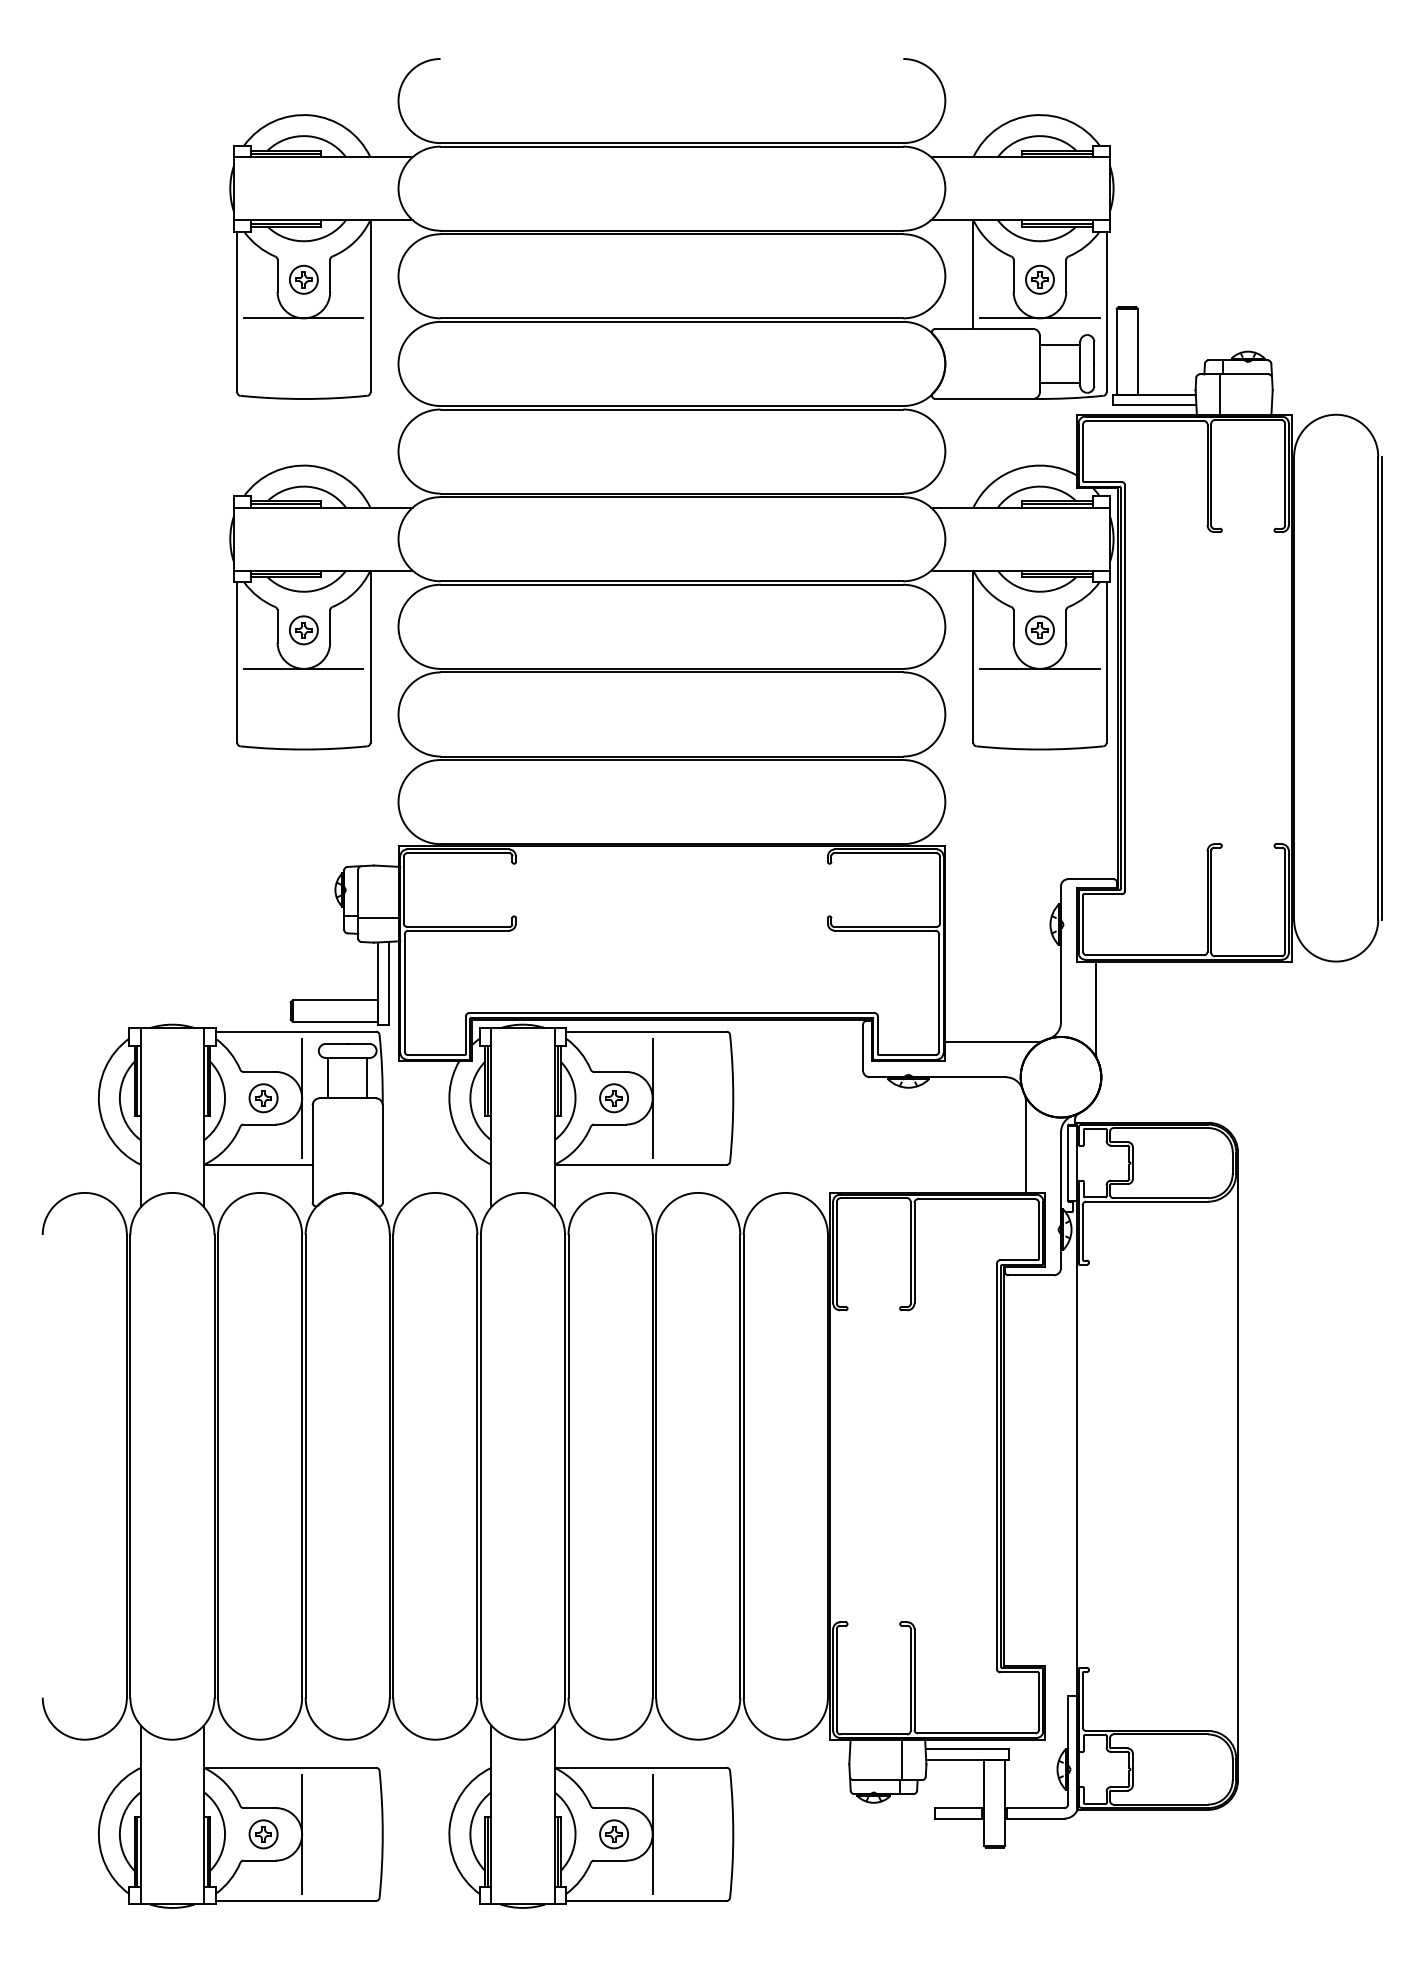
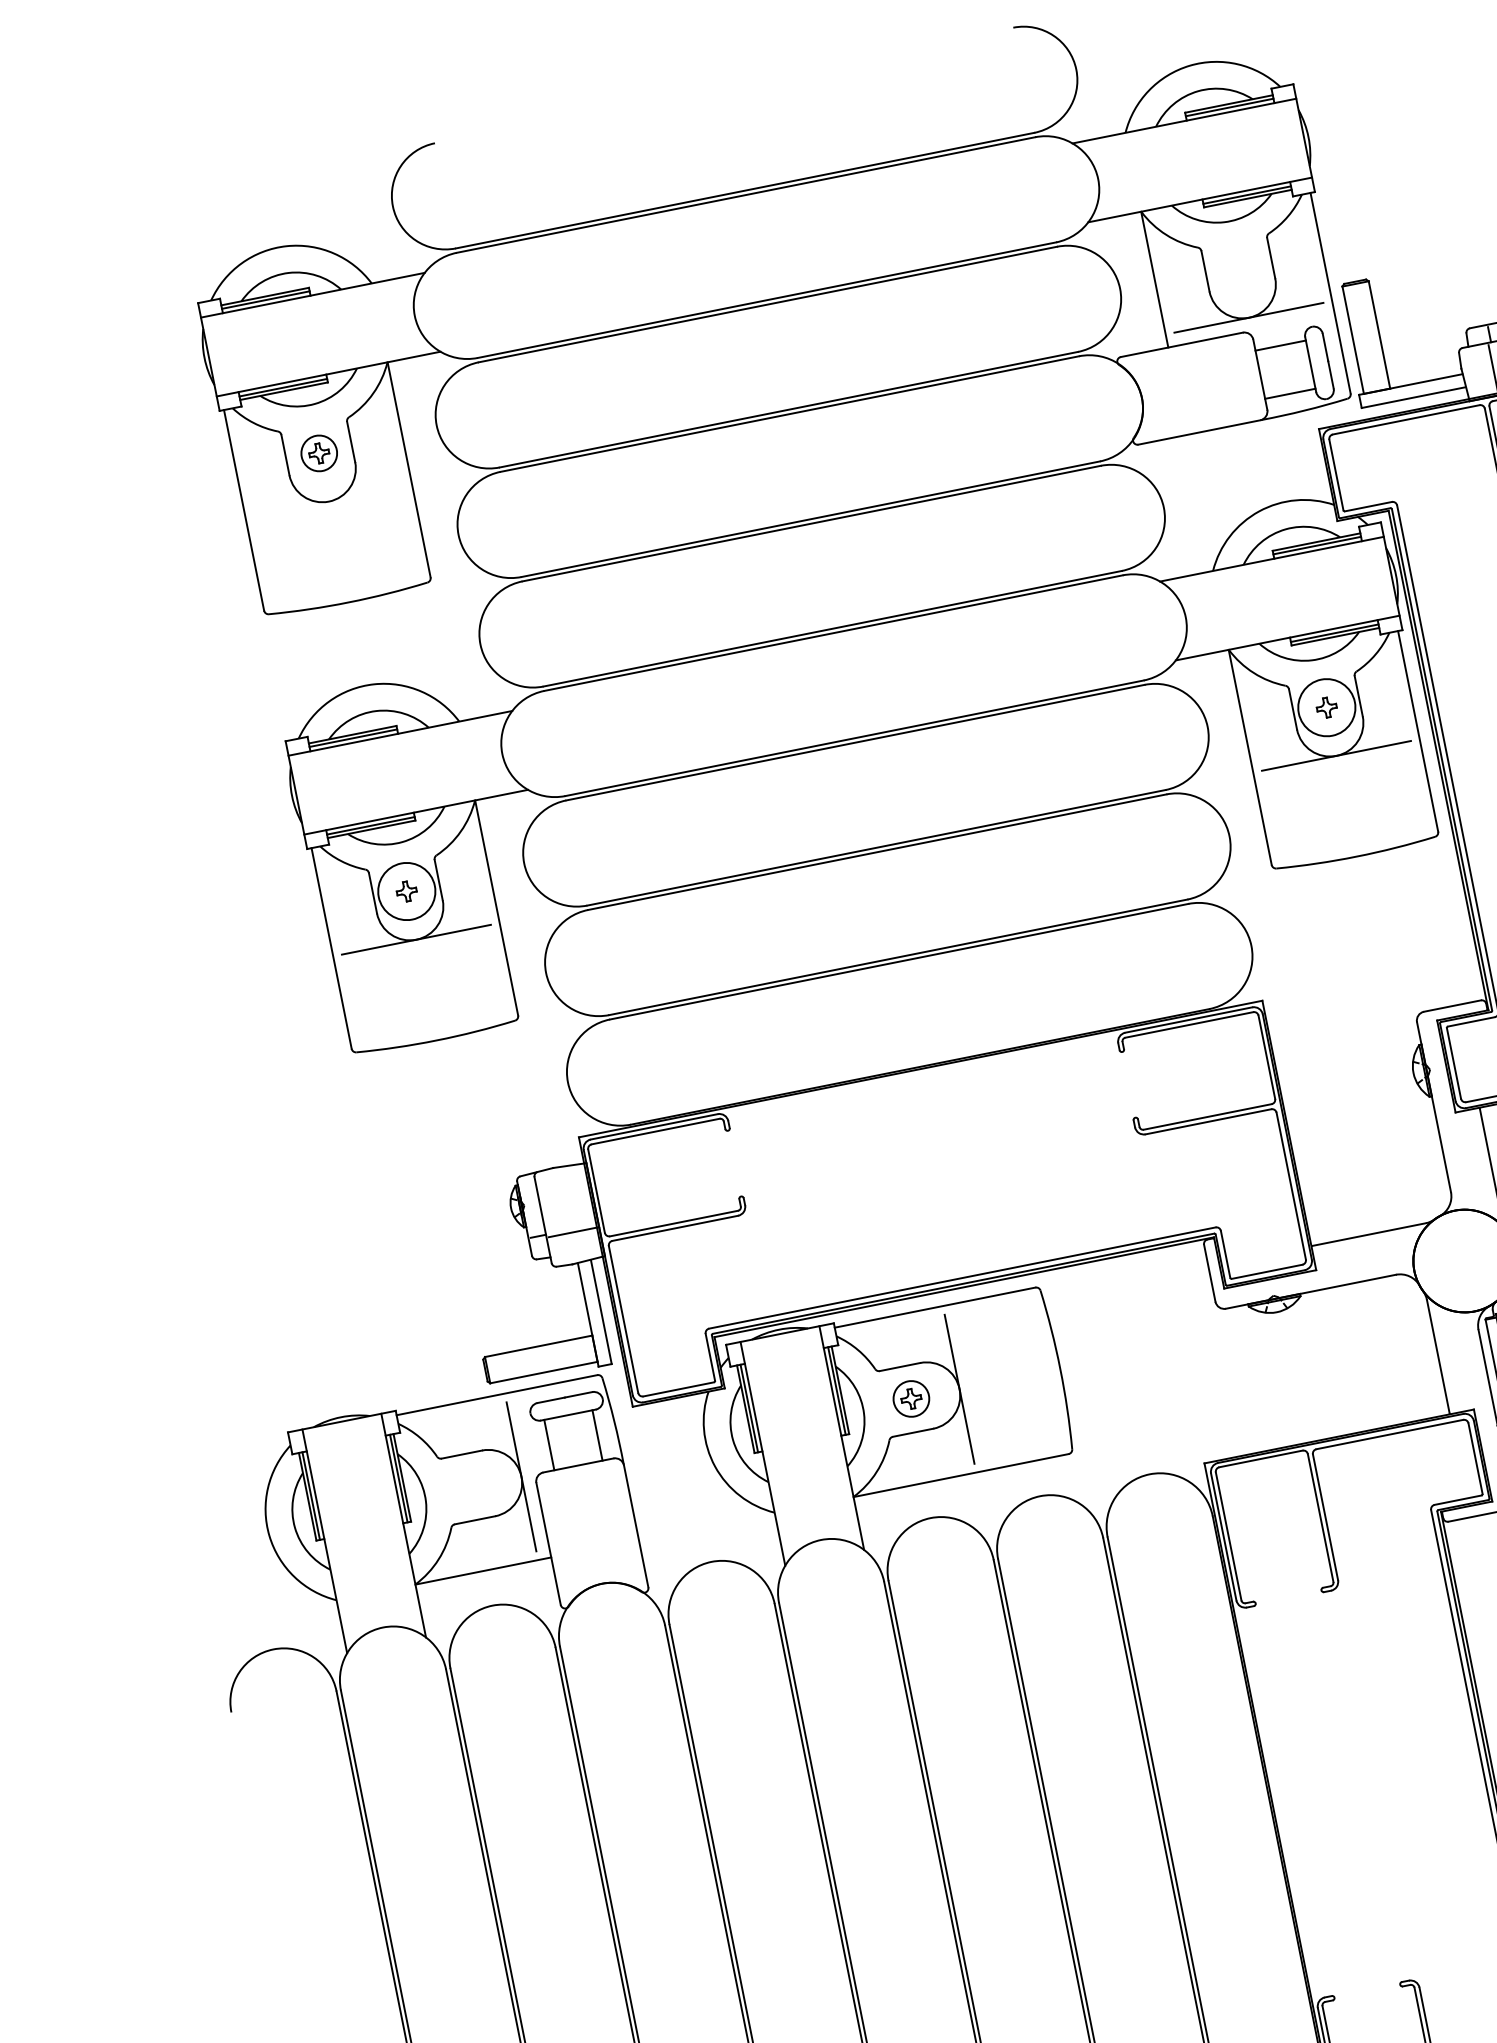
part: (1039, 279) -> (1238, 269), removed
line: (303, 318) -> (328, 501), removed
circle: (303, 630) -> (406, 891), size x1.6
circle: (1039, 630) -> (1326, 708), size x1.6
part: (263, 1098) -> (473, 1486), removed

